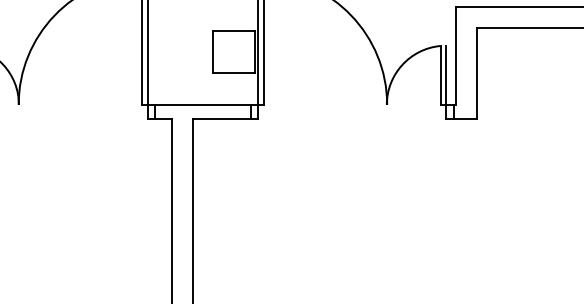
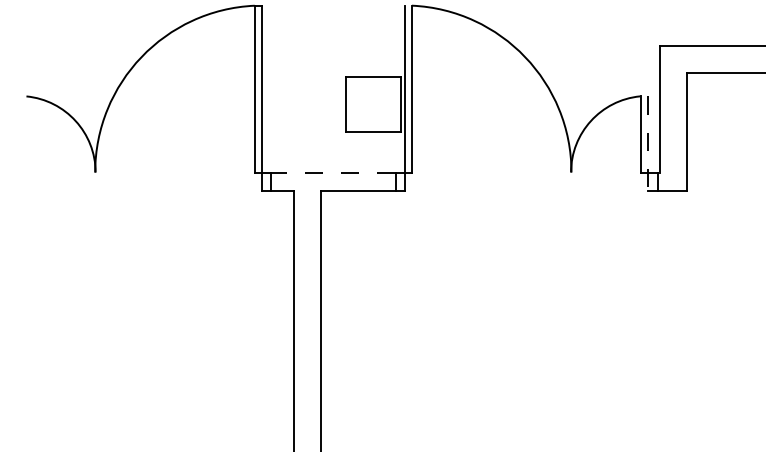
line: (445, 83) -> (647, 144), solid -> dashed
line: (202, 104) -> (332, 172), solid -> dashed

